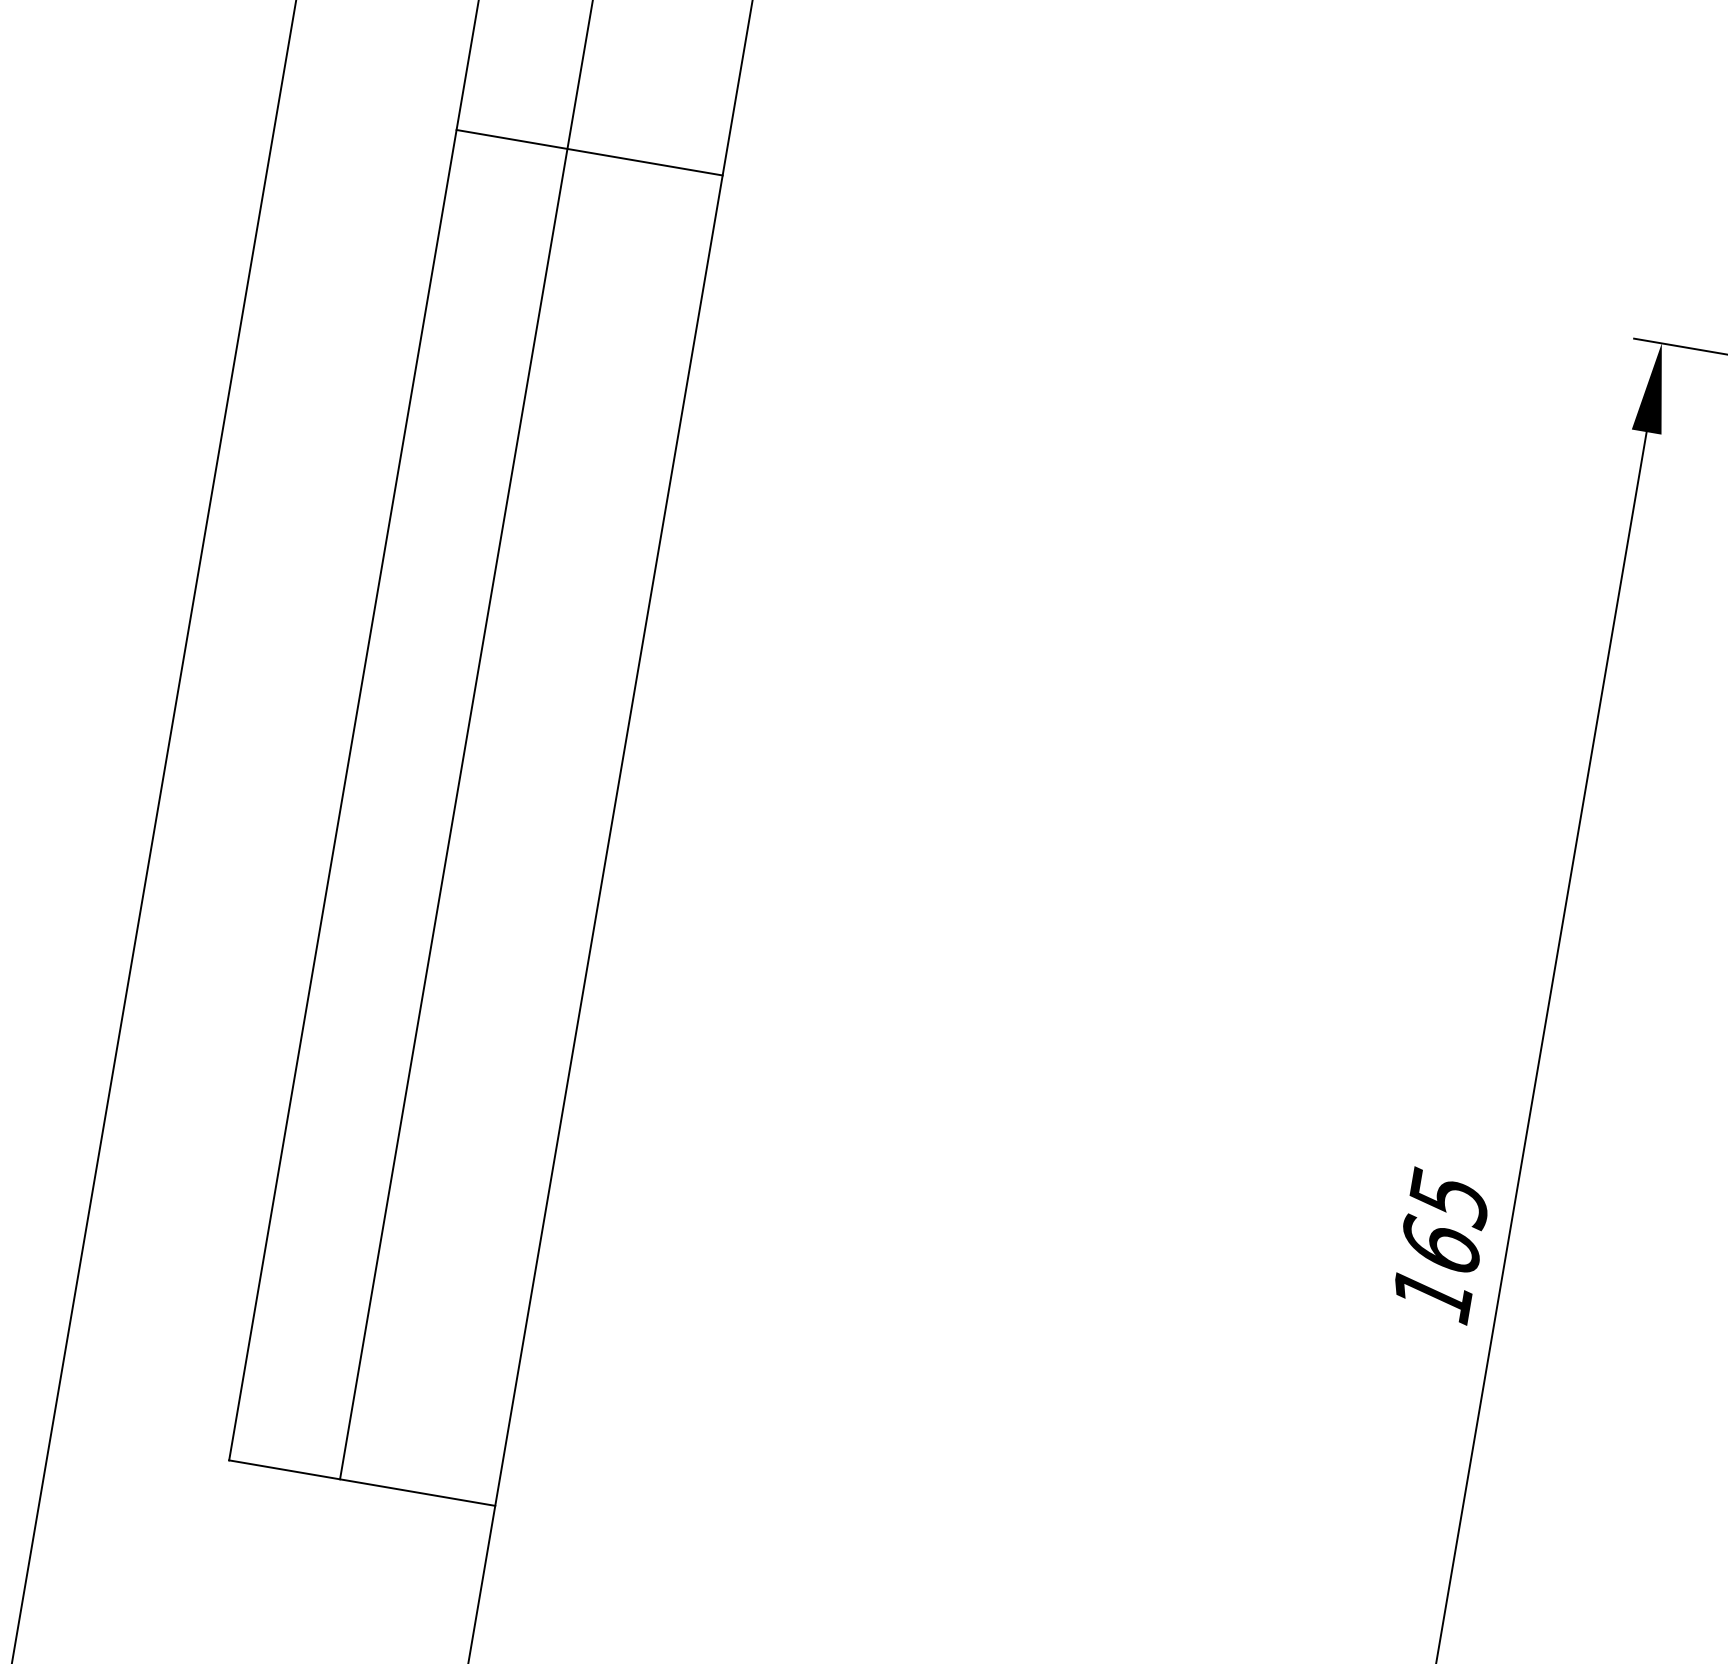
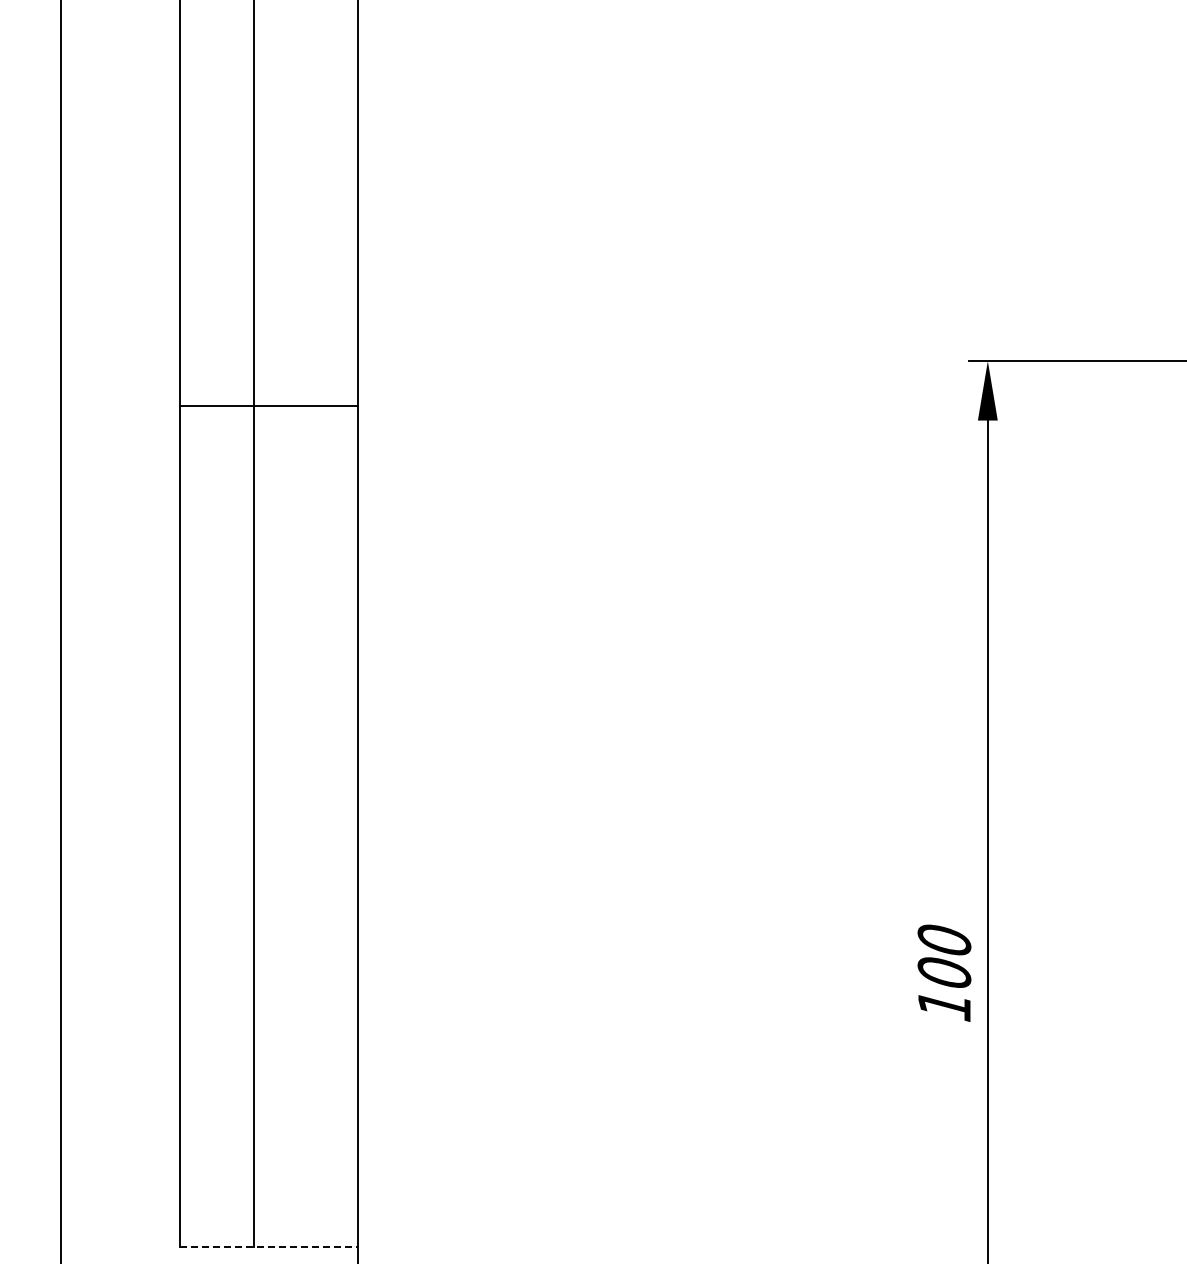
line: (588, 152) -> (268, 406), moved
text: (1445, 1219) -> (944, 955), 165 -> 100
line: (362, 1483) -> (269, 1247), solid -> dashed

